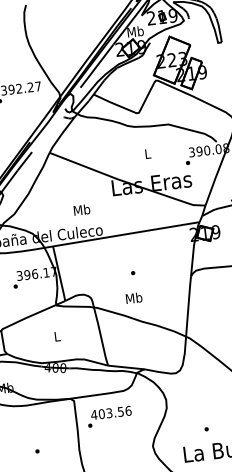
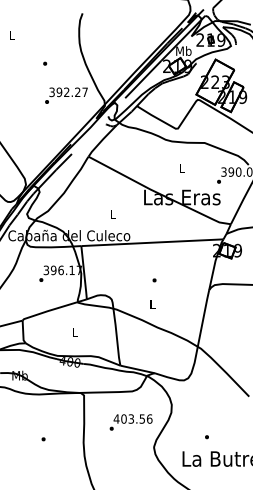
text: (81, 209) -> (112, 214), Mb -> L
text: (133, 298) -> (152, 304), Mb -> L
text: (109, 416) -> (130, 422), moved

